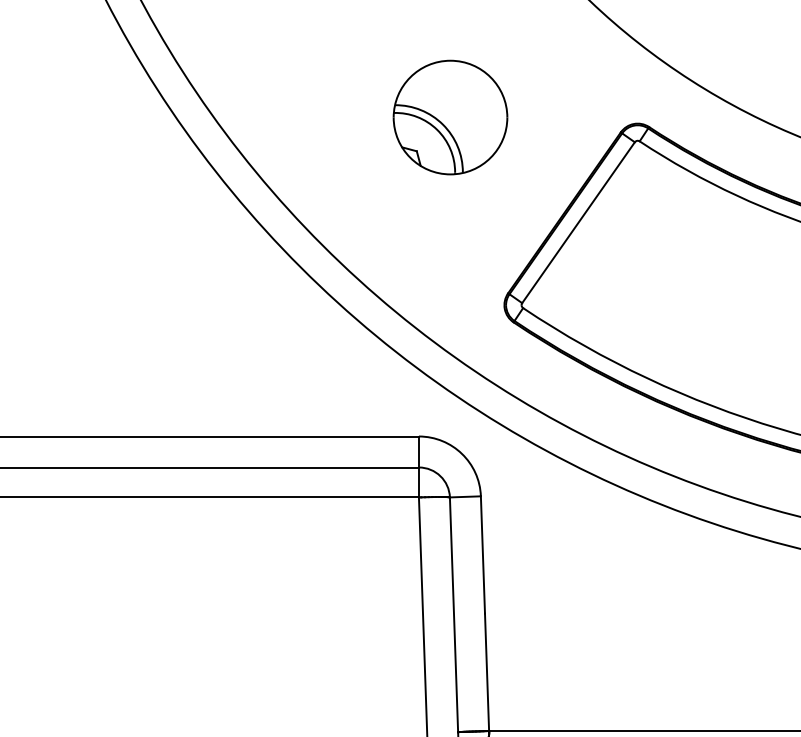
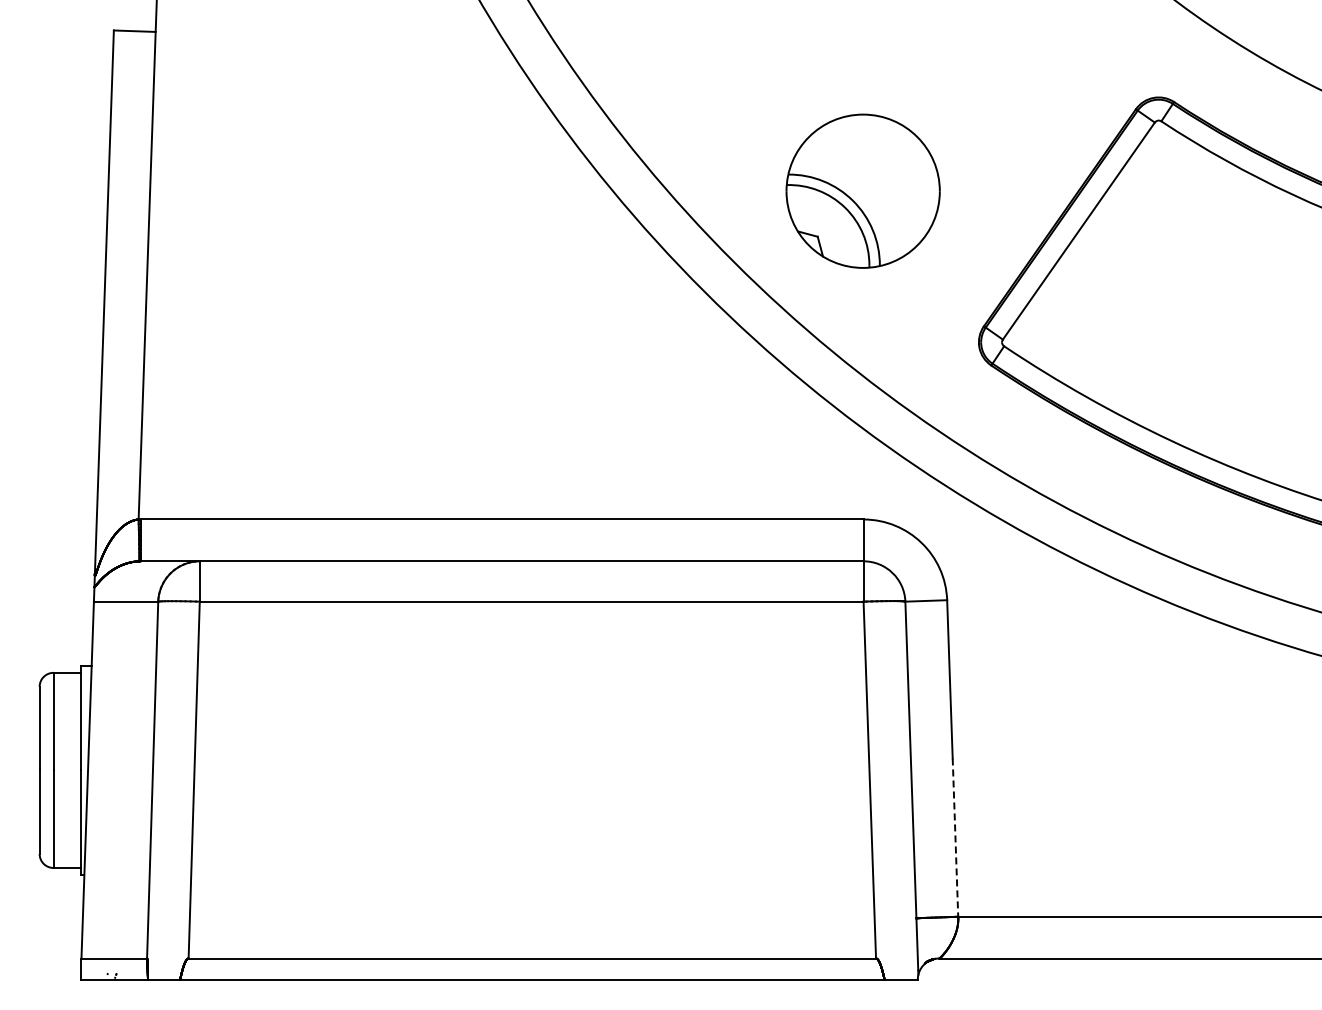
part: (450, 117) -> (862, 190), moved
line: (487, 672) -> (955, 838), solid -> dashed

